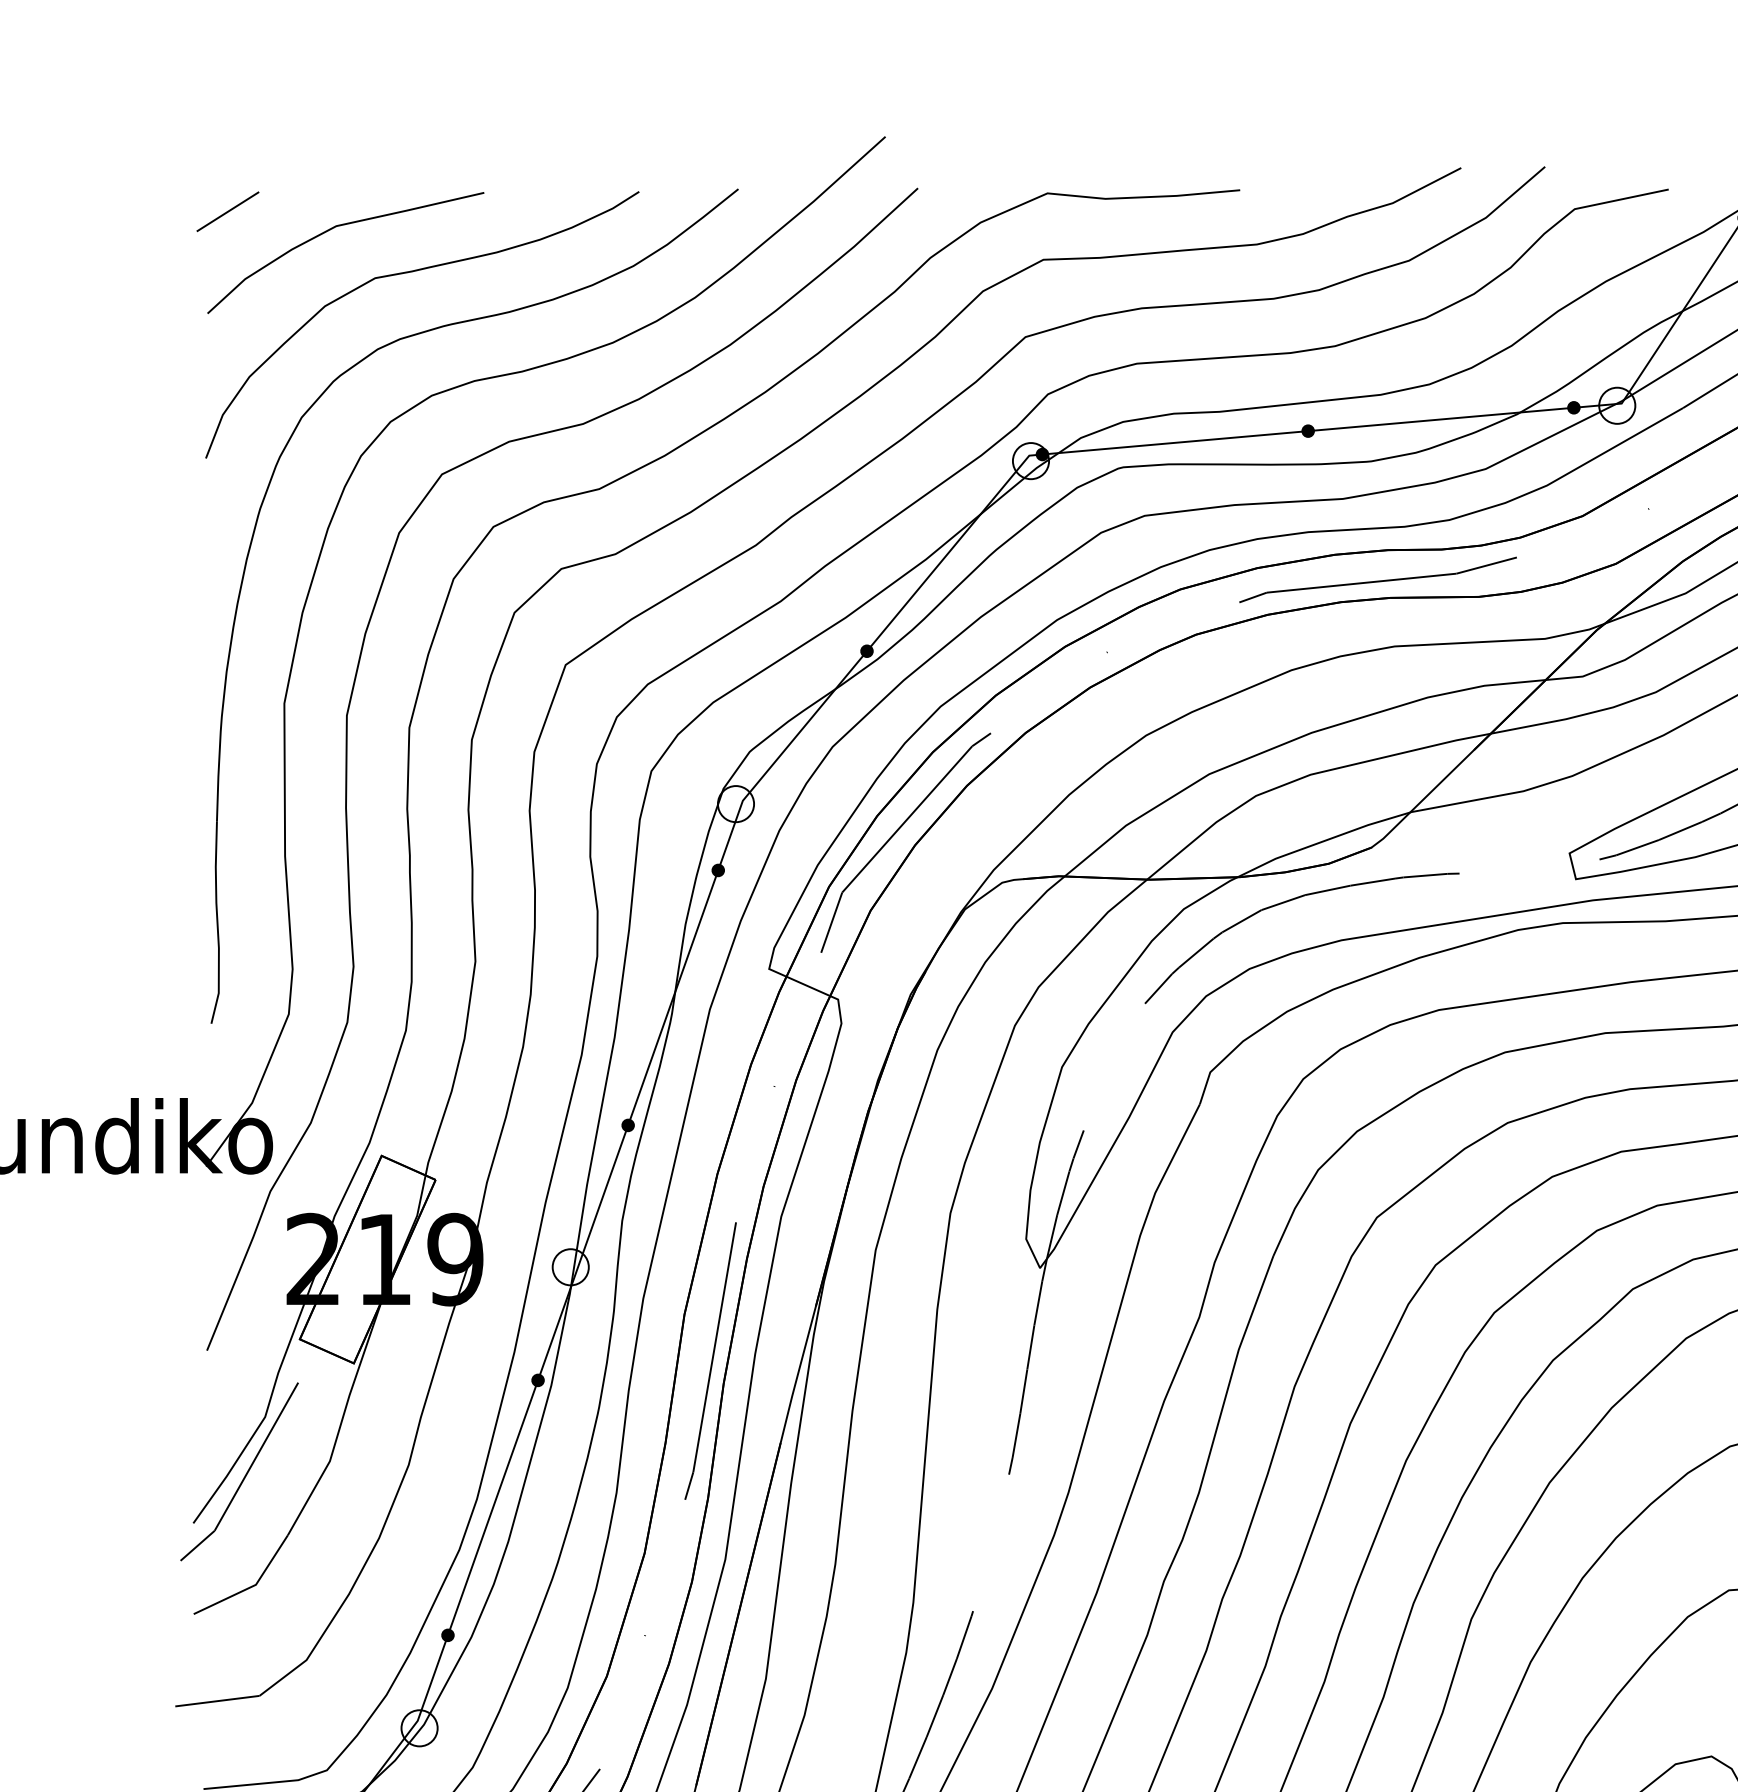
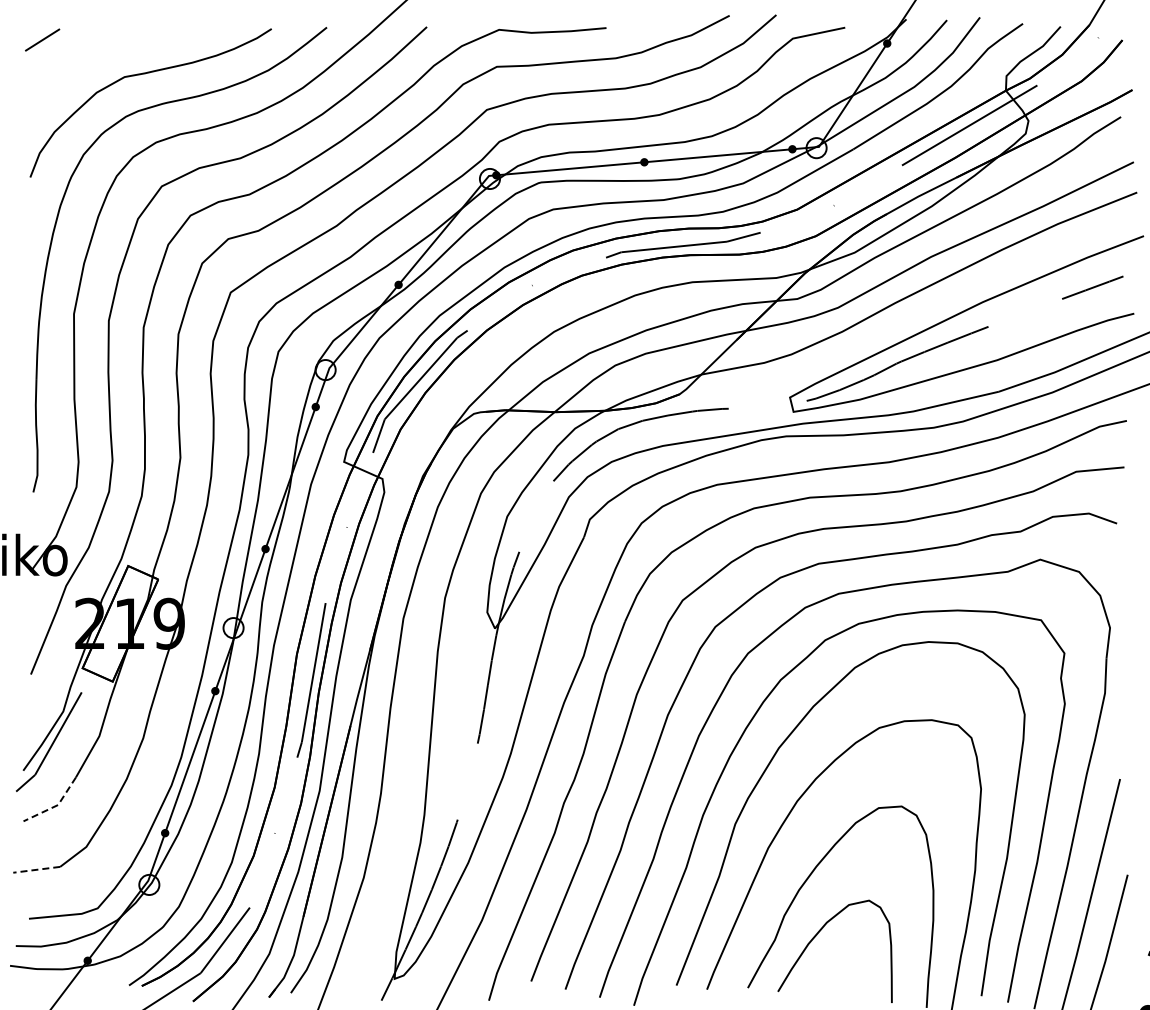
curve: (342, 226) -> (106, 48), removed
line: (251, 1587) -> (55, 806), solid -> dashed
line: (217, 1700) -> (36, 869), solid -> dashed

